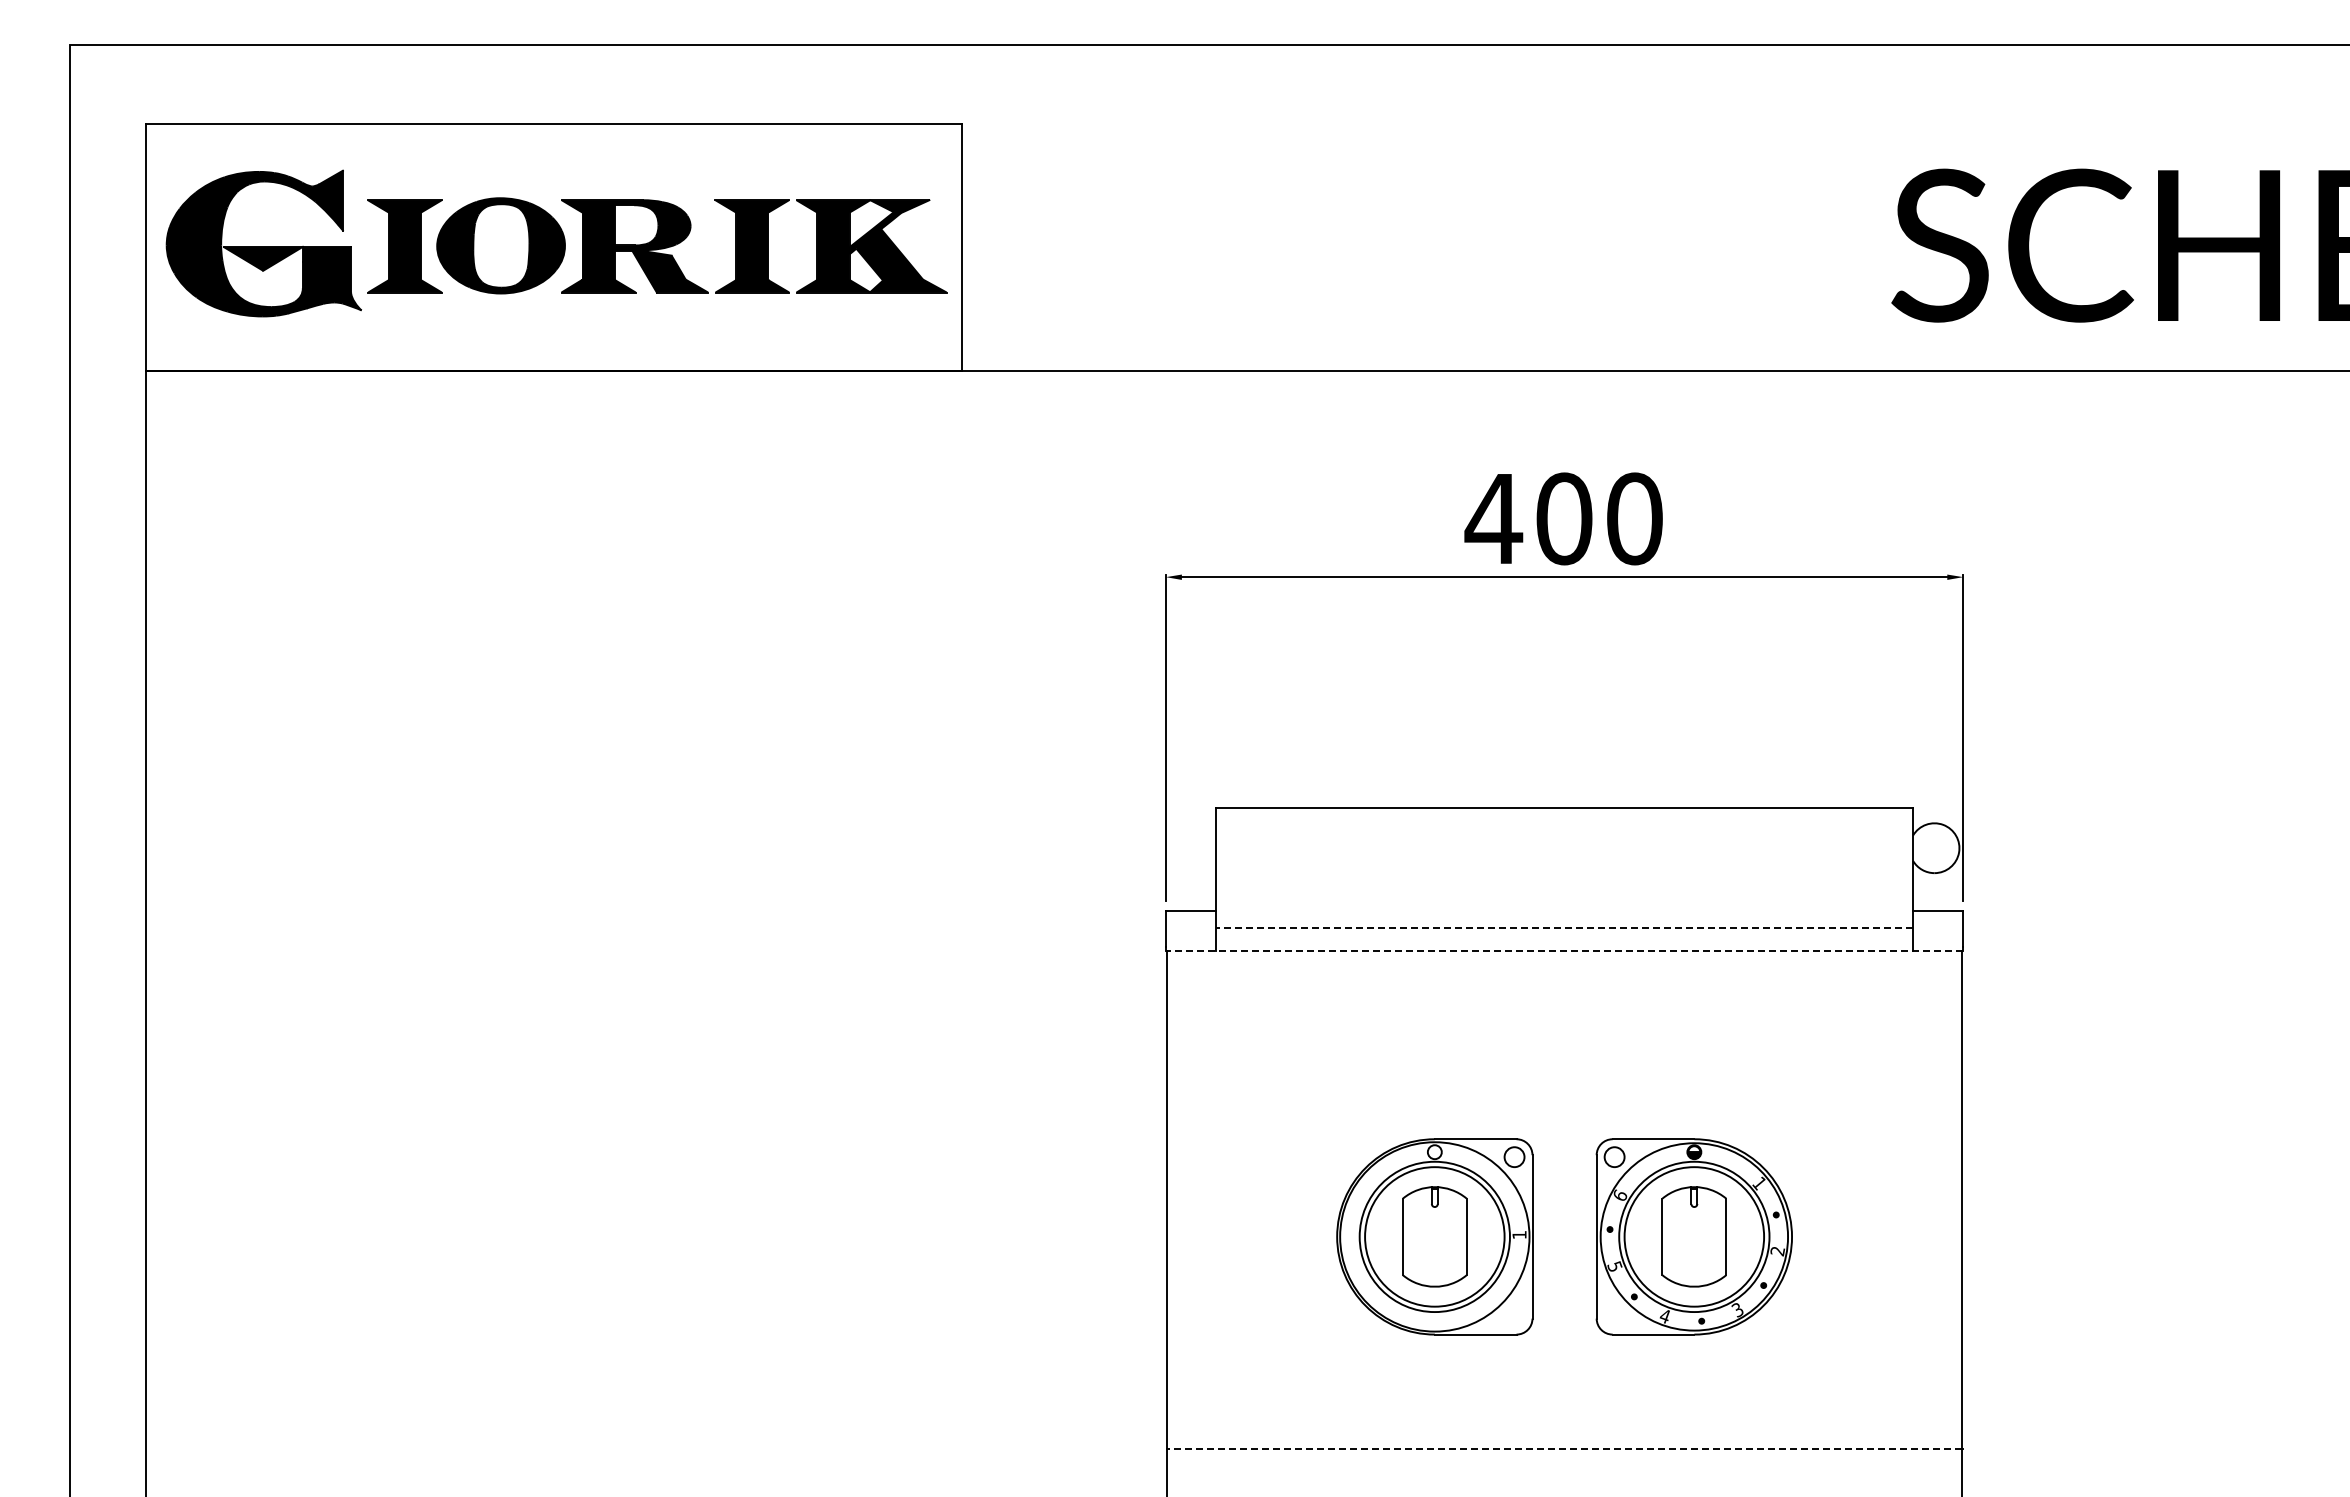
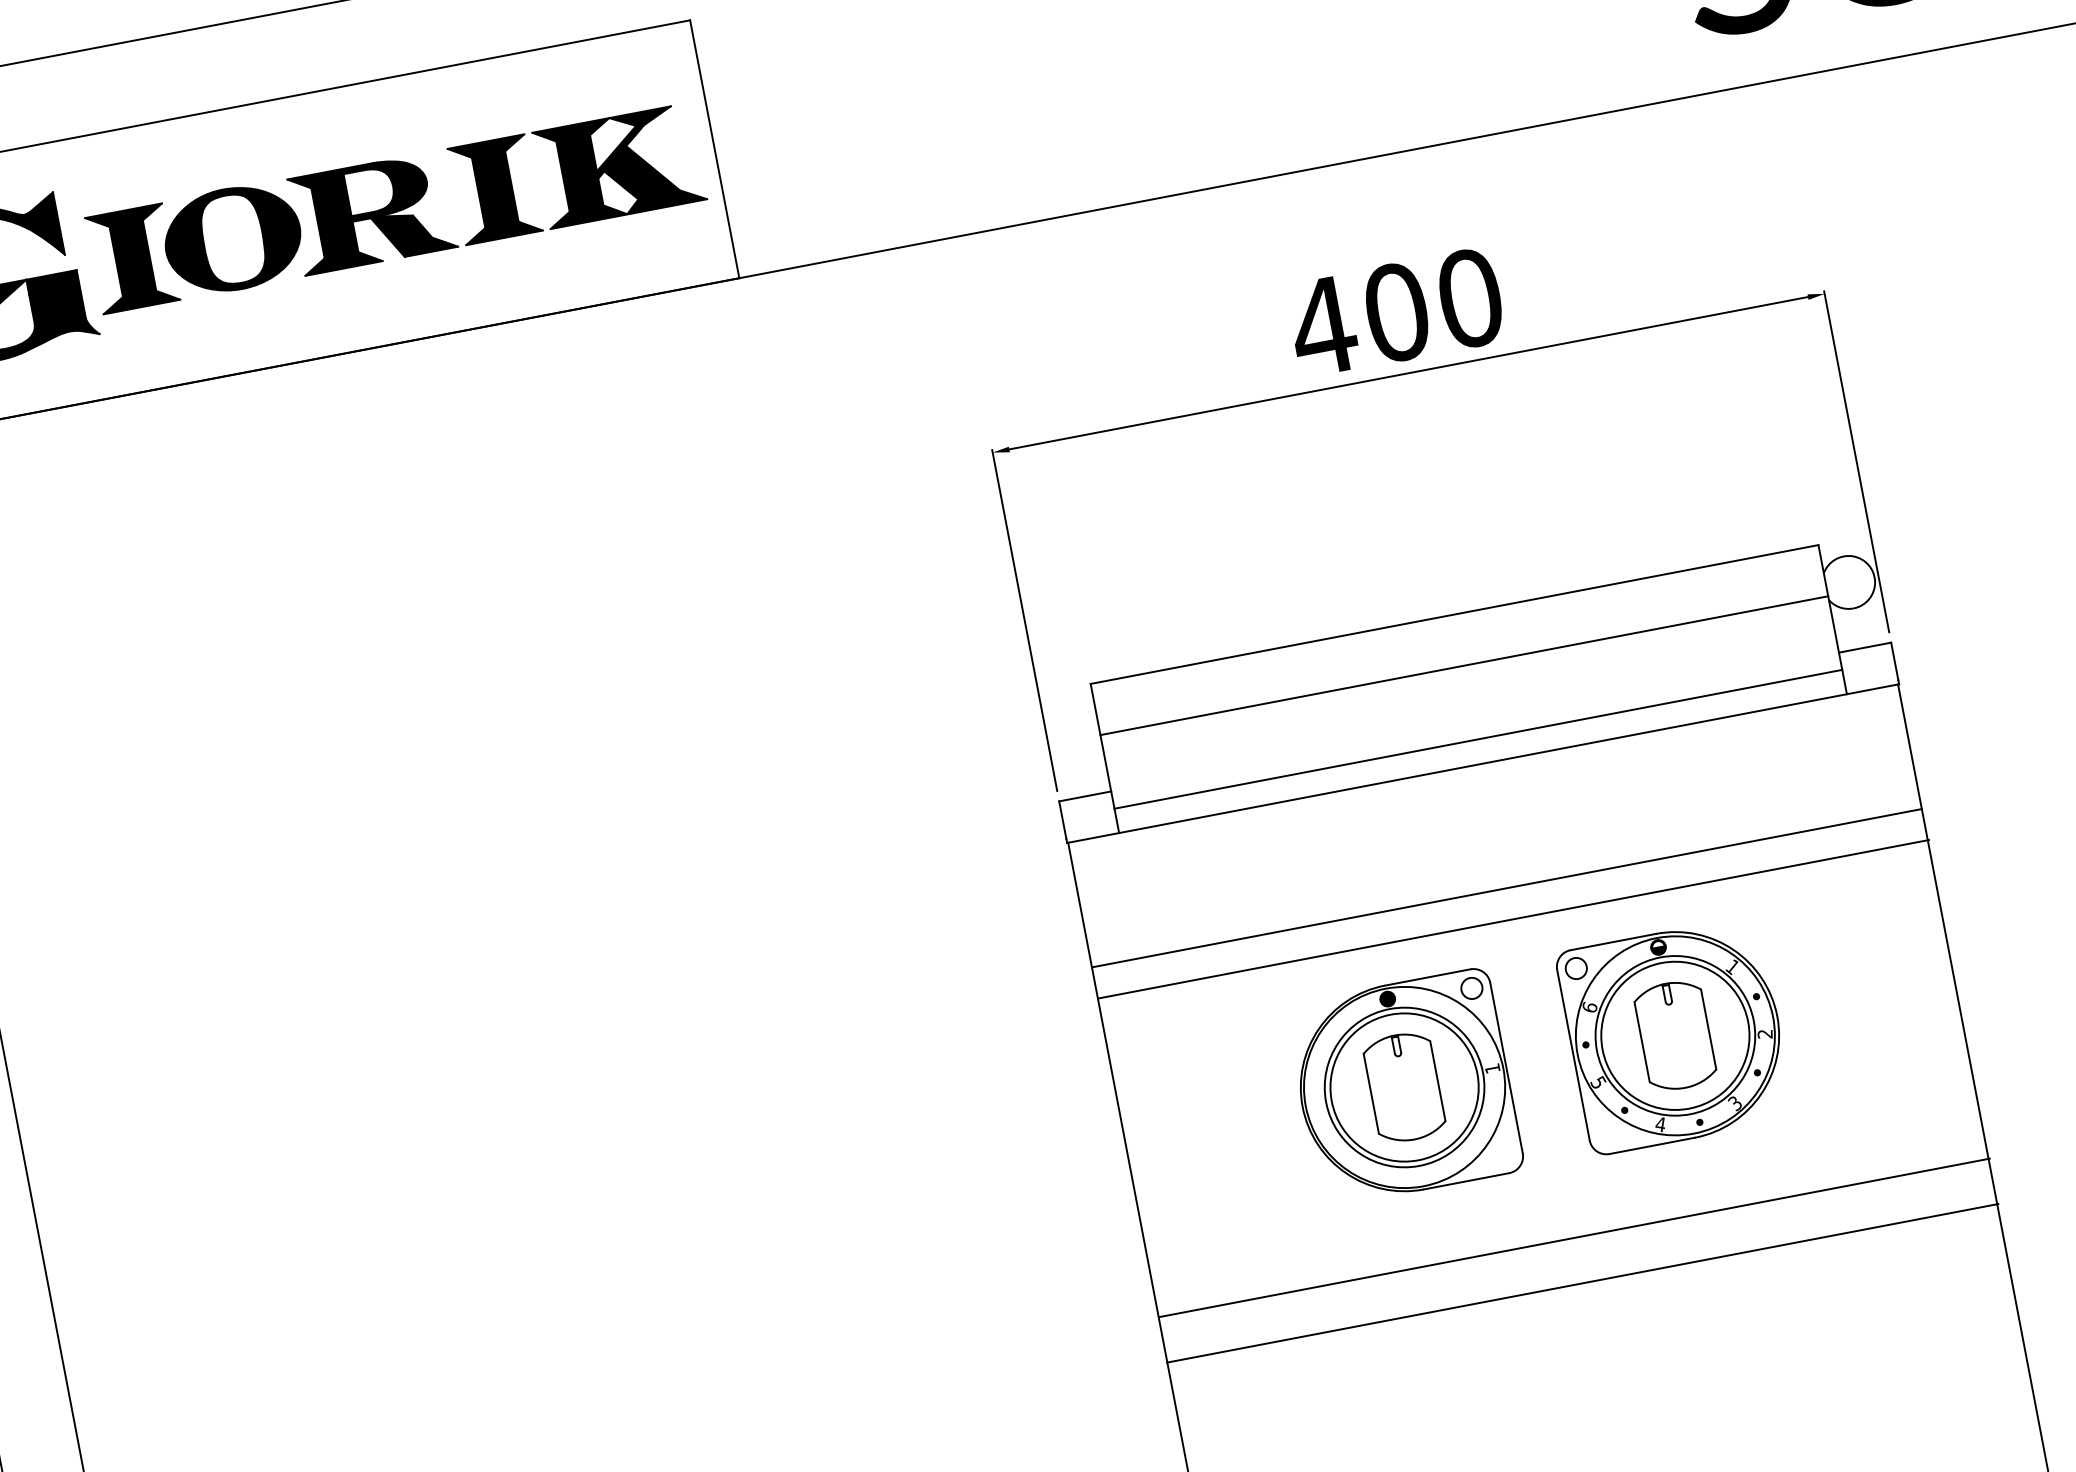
line: (1564, 857) -> (1464, 665), added
line: (1564, 927) -> (1478, 738), dashed -> solid
line: (1564, 951) -> (1483, 763), dashed -> solid
line: (1564, 1070) -> (1506, 888), added
line: (1565, 1100) -> (1513, 919), added
fill: (1434, 1152) -> (1387, 999), added
line: (1565, 1405) -> (1574, 1237), added
line: (1564, 1449) -> (1582, 1283), dashed -> solid

